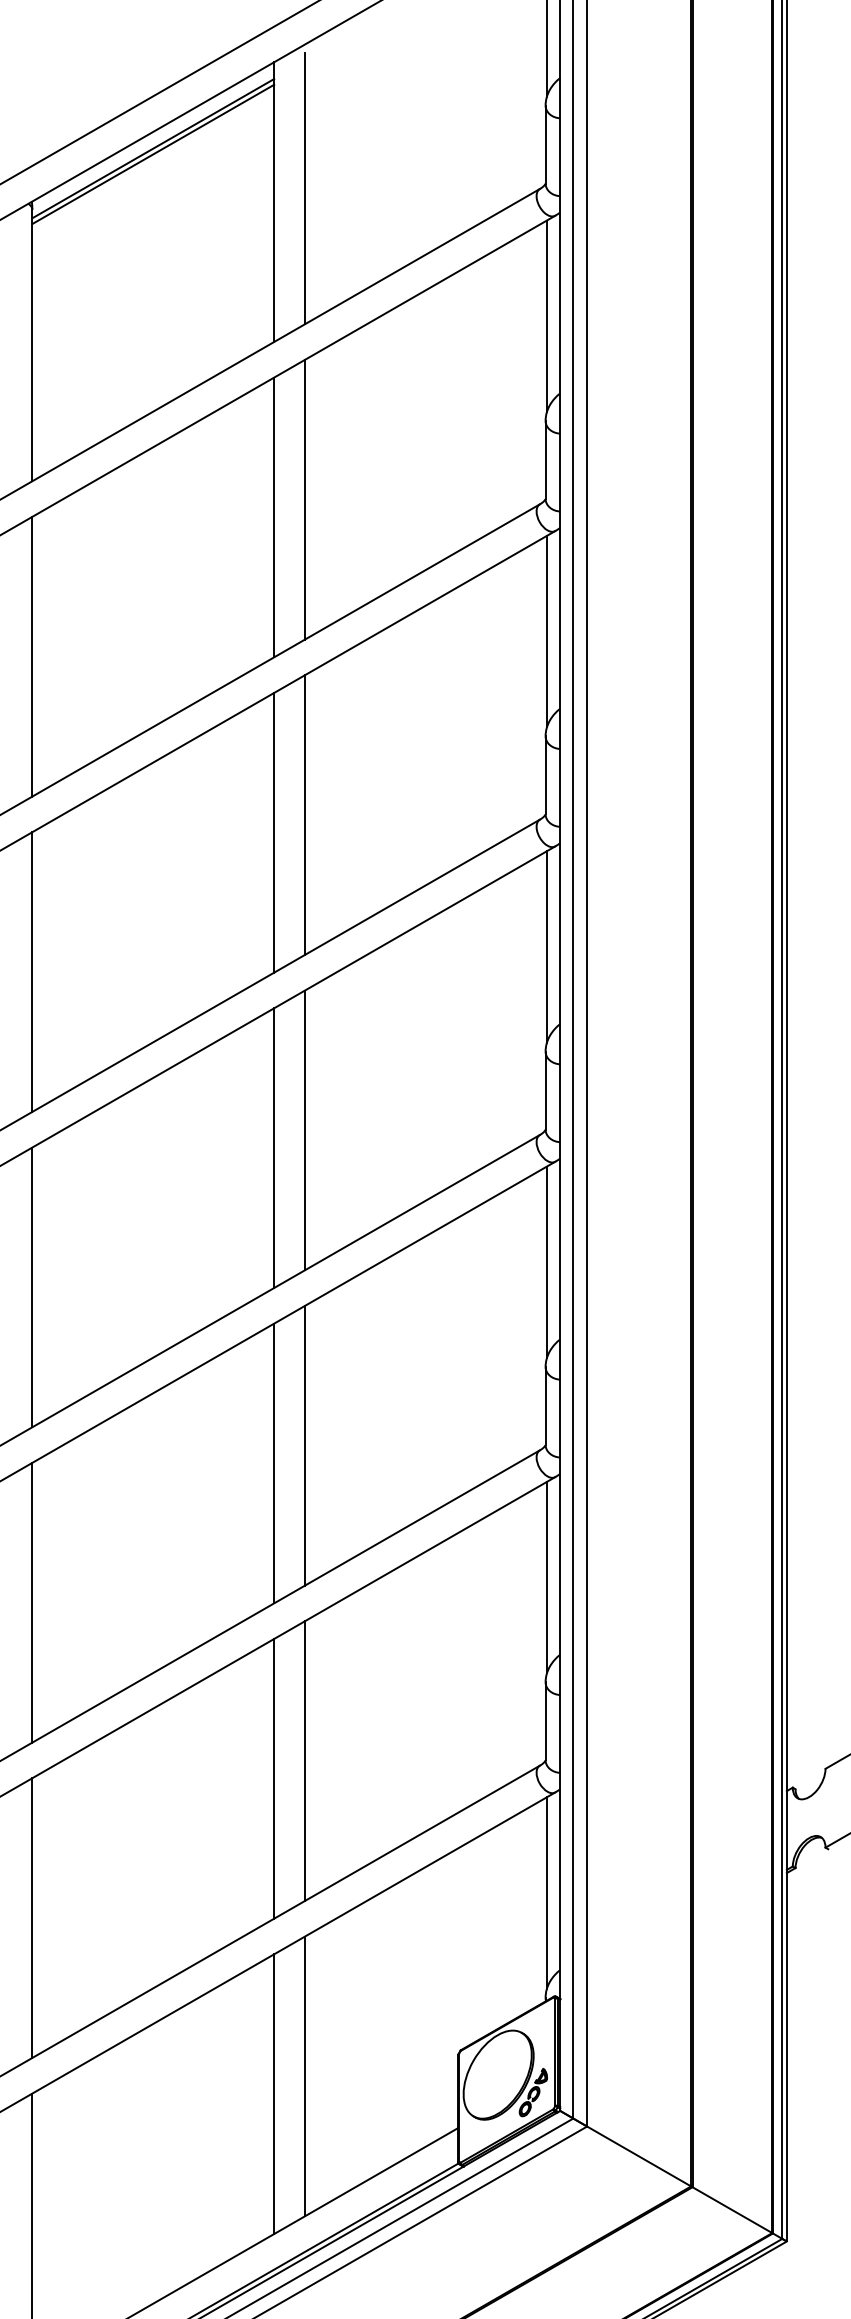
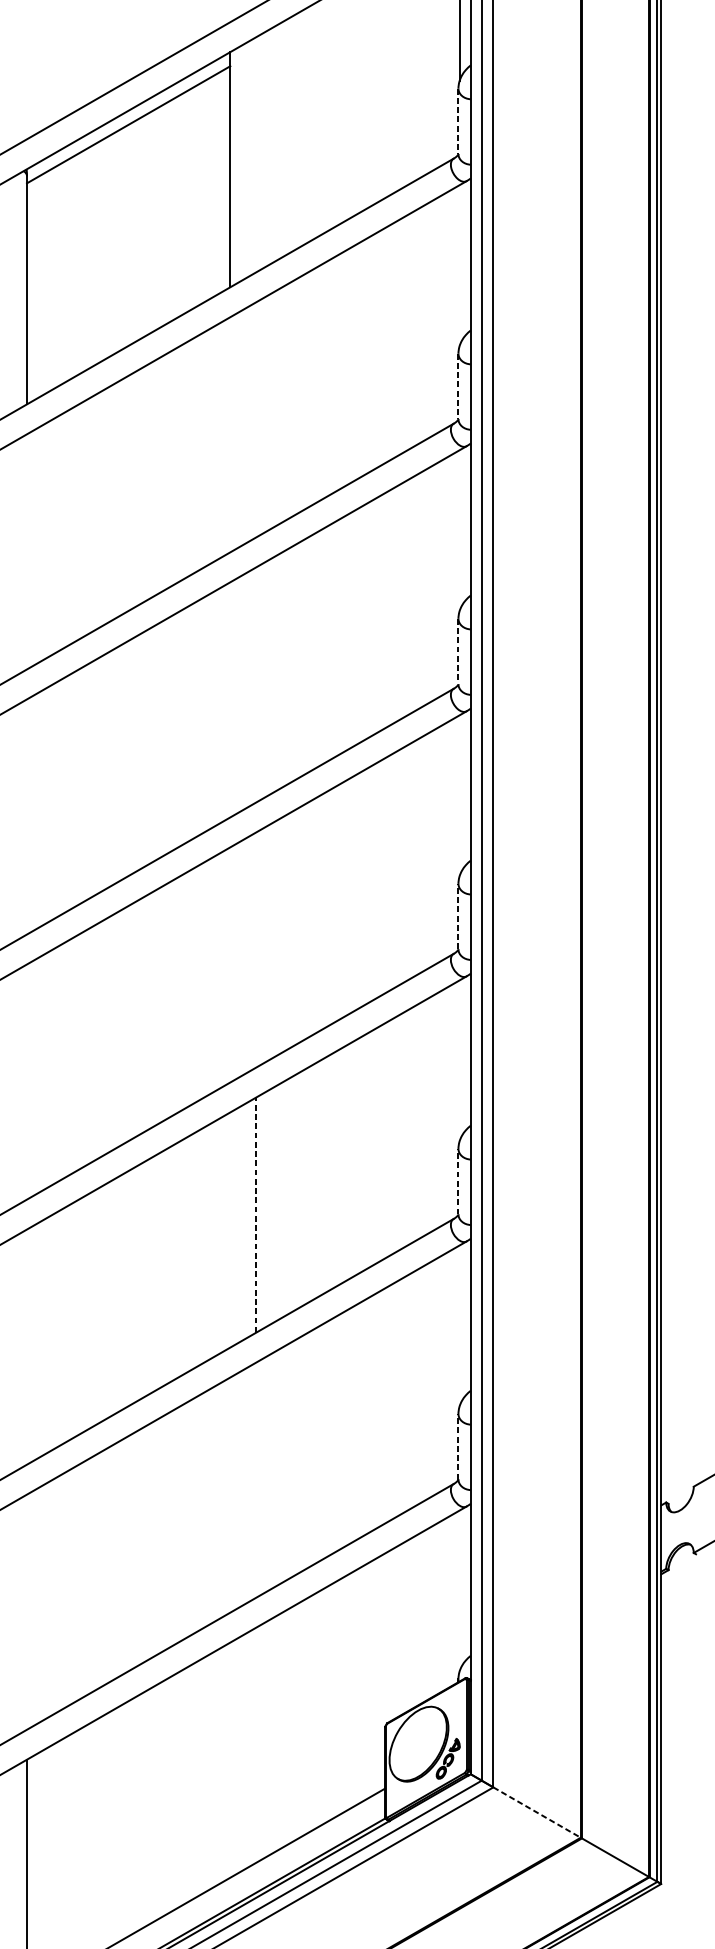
line: (545, 144) -> (458, 121), solid -> dashed
line: (153, 154) -> (128, 129), removed
line: (305, 188) -> (256, 158), removed
line: (546, 315) -> (459, 265), removed
line: (545, 459) -> (458, 386), solid -> dashed
line: (305, 499) -> (256, 419), removed
line: (274, 517) -> (230, 434), removed
line: (546, 631) -> (459, 530), removed
line: (32, 656) -> (27, 551), removed
line: (545, 775) -> (458, 651), solid -> dashed
line: (305, 814) -> (256, 684), removed
line: (274, 832) -> (230, 699), removed
line: (546, 946) -> (459, 795), removed
line: (32, 971) -> (27, 816), removed
line: (545, 1090) -> (458, 916), solid -> dashed
line: (305, 1130) -> (256, 950), removed
line: (274, 1148) -> (230, 965), removed
line: (546, 1261) -> (459, 1060), removed
line: (32, 1287) -> (27, 1082), removed
line: (545, 1406) -> (458, 1182), solid -> dashed
line: (305, 1445) -> (256, 1214), solid -> dashed
line: (274, 1463) -> (230, 1230), removed
line: (546, 1577) -> (459, 1325), removed
line: (32, 1602) -> (27, 1346), removed
line: (545, 1721) -> (458, 1446), solid -> dashed
line: (305, 1760) -> (256, 1479), removed
line: (274, 1778) -> (230, 1494), removed
line: (546, 1892) -> (459, 1590), removed
line: (32, 1917) -> (27, 1611), removed
line: (305, 2076) -> (256, 1745), removed
line: (274, 2094) -> (230, 1760), removed
line: (639, 2156) -> (537, 1812), solid -> dashed

